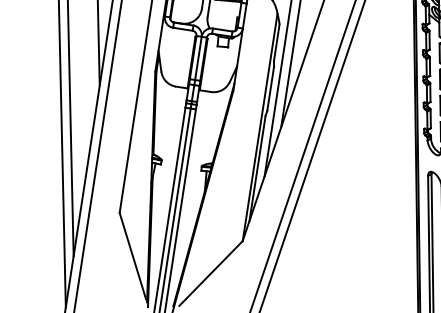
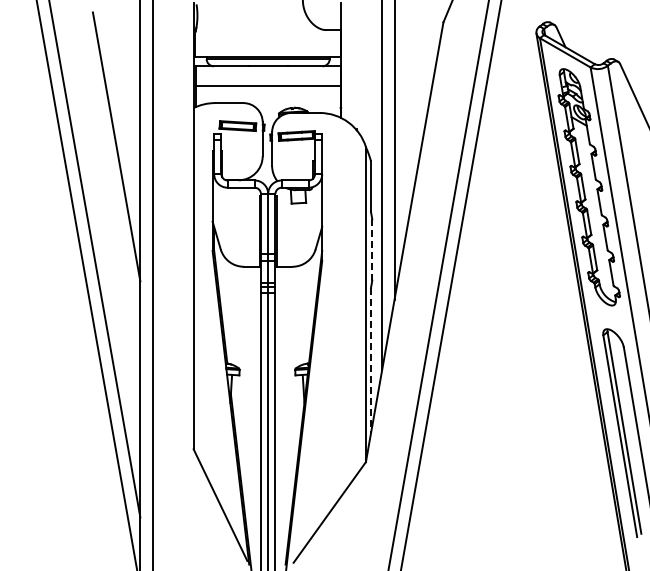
line: (270, 88) -> (372, 249), solid -> dashed
line: (257, 168) -> (371, 360), solid -> dashed

